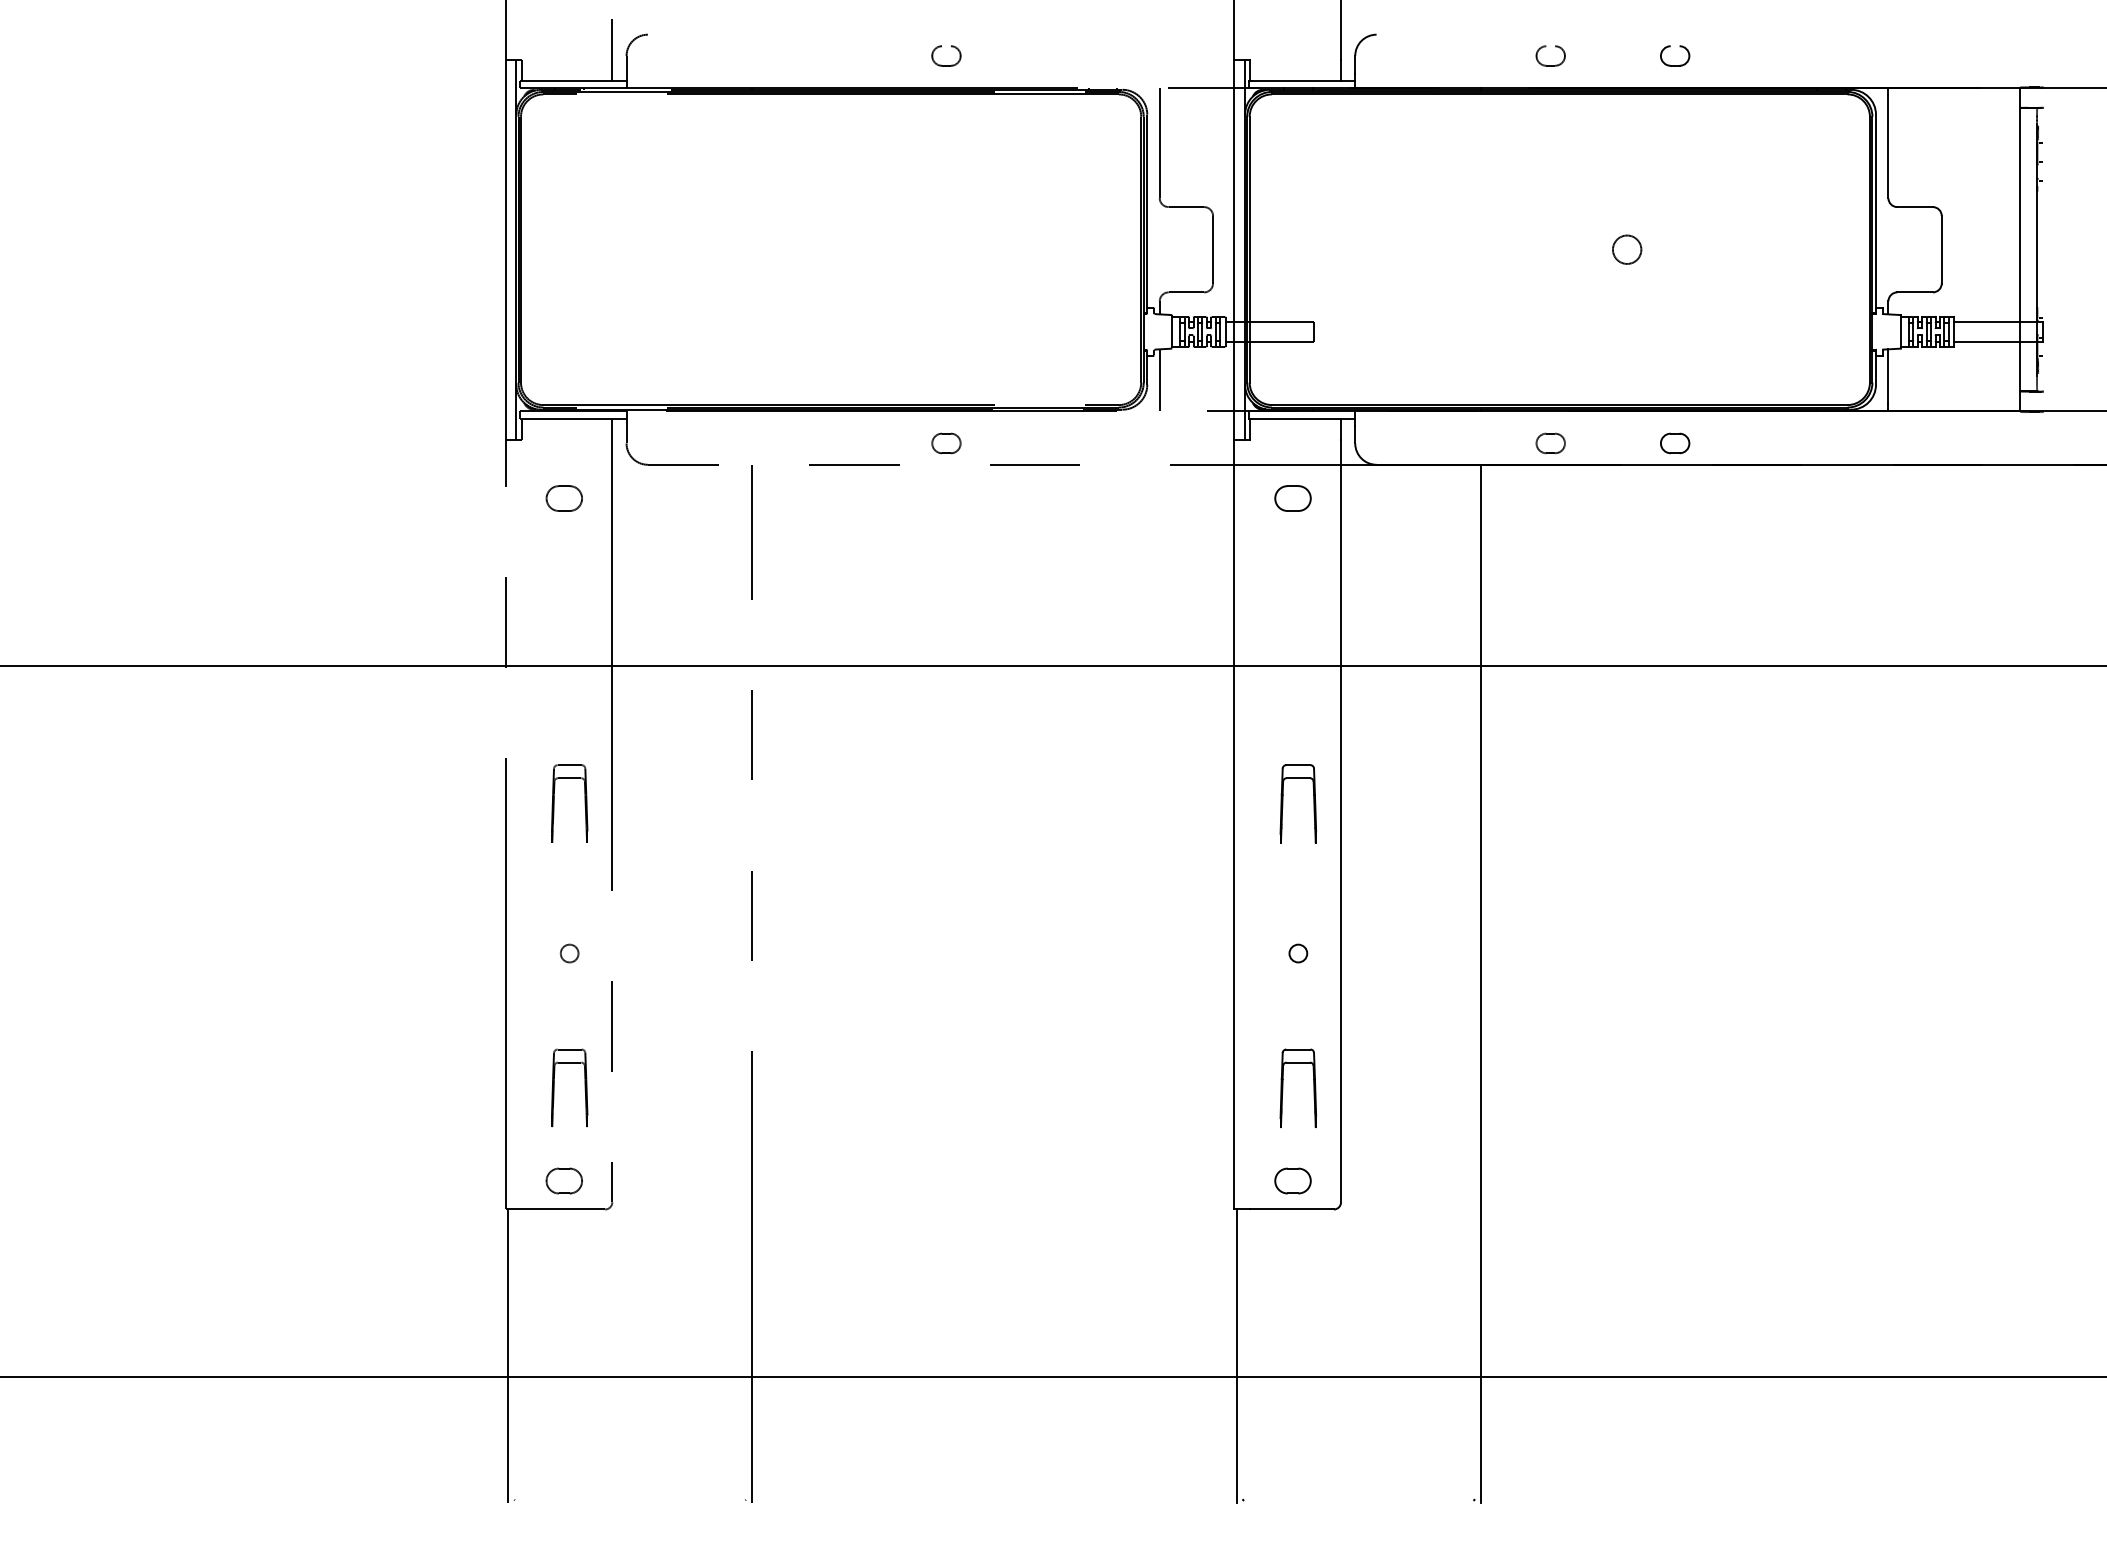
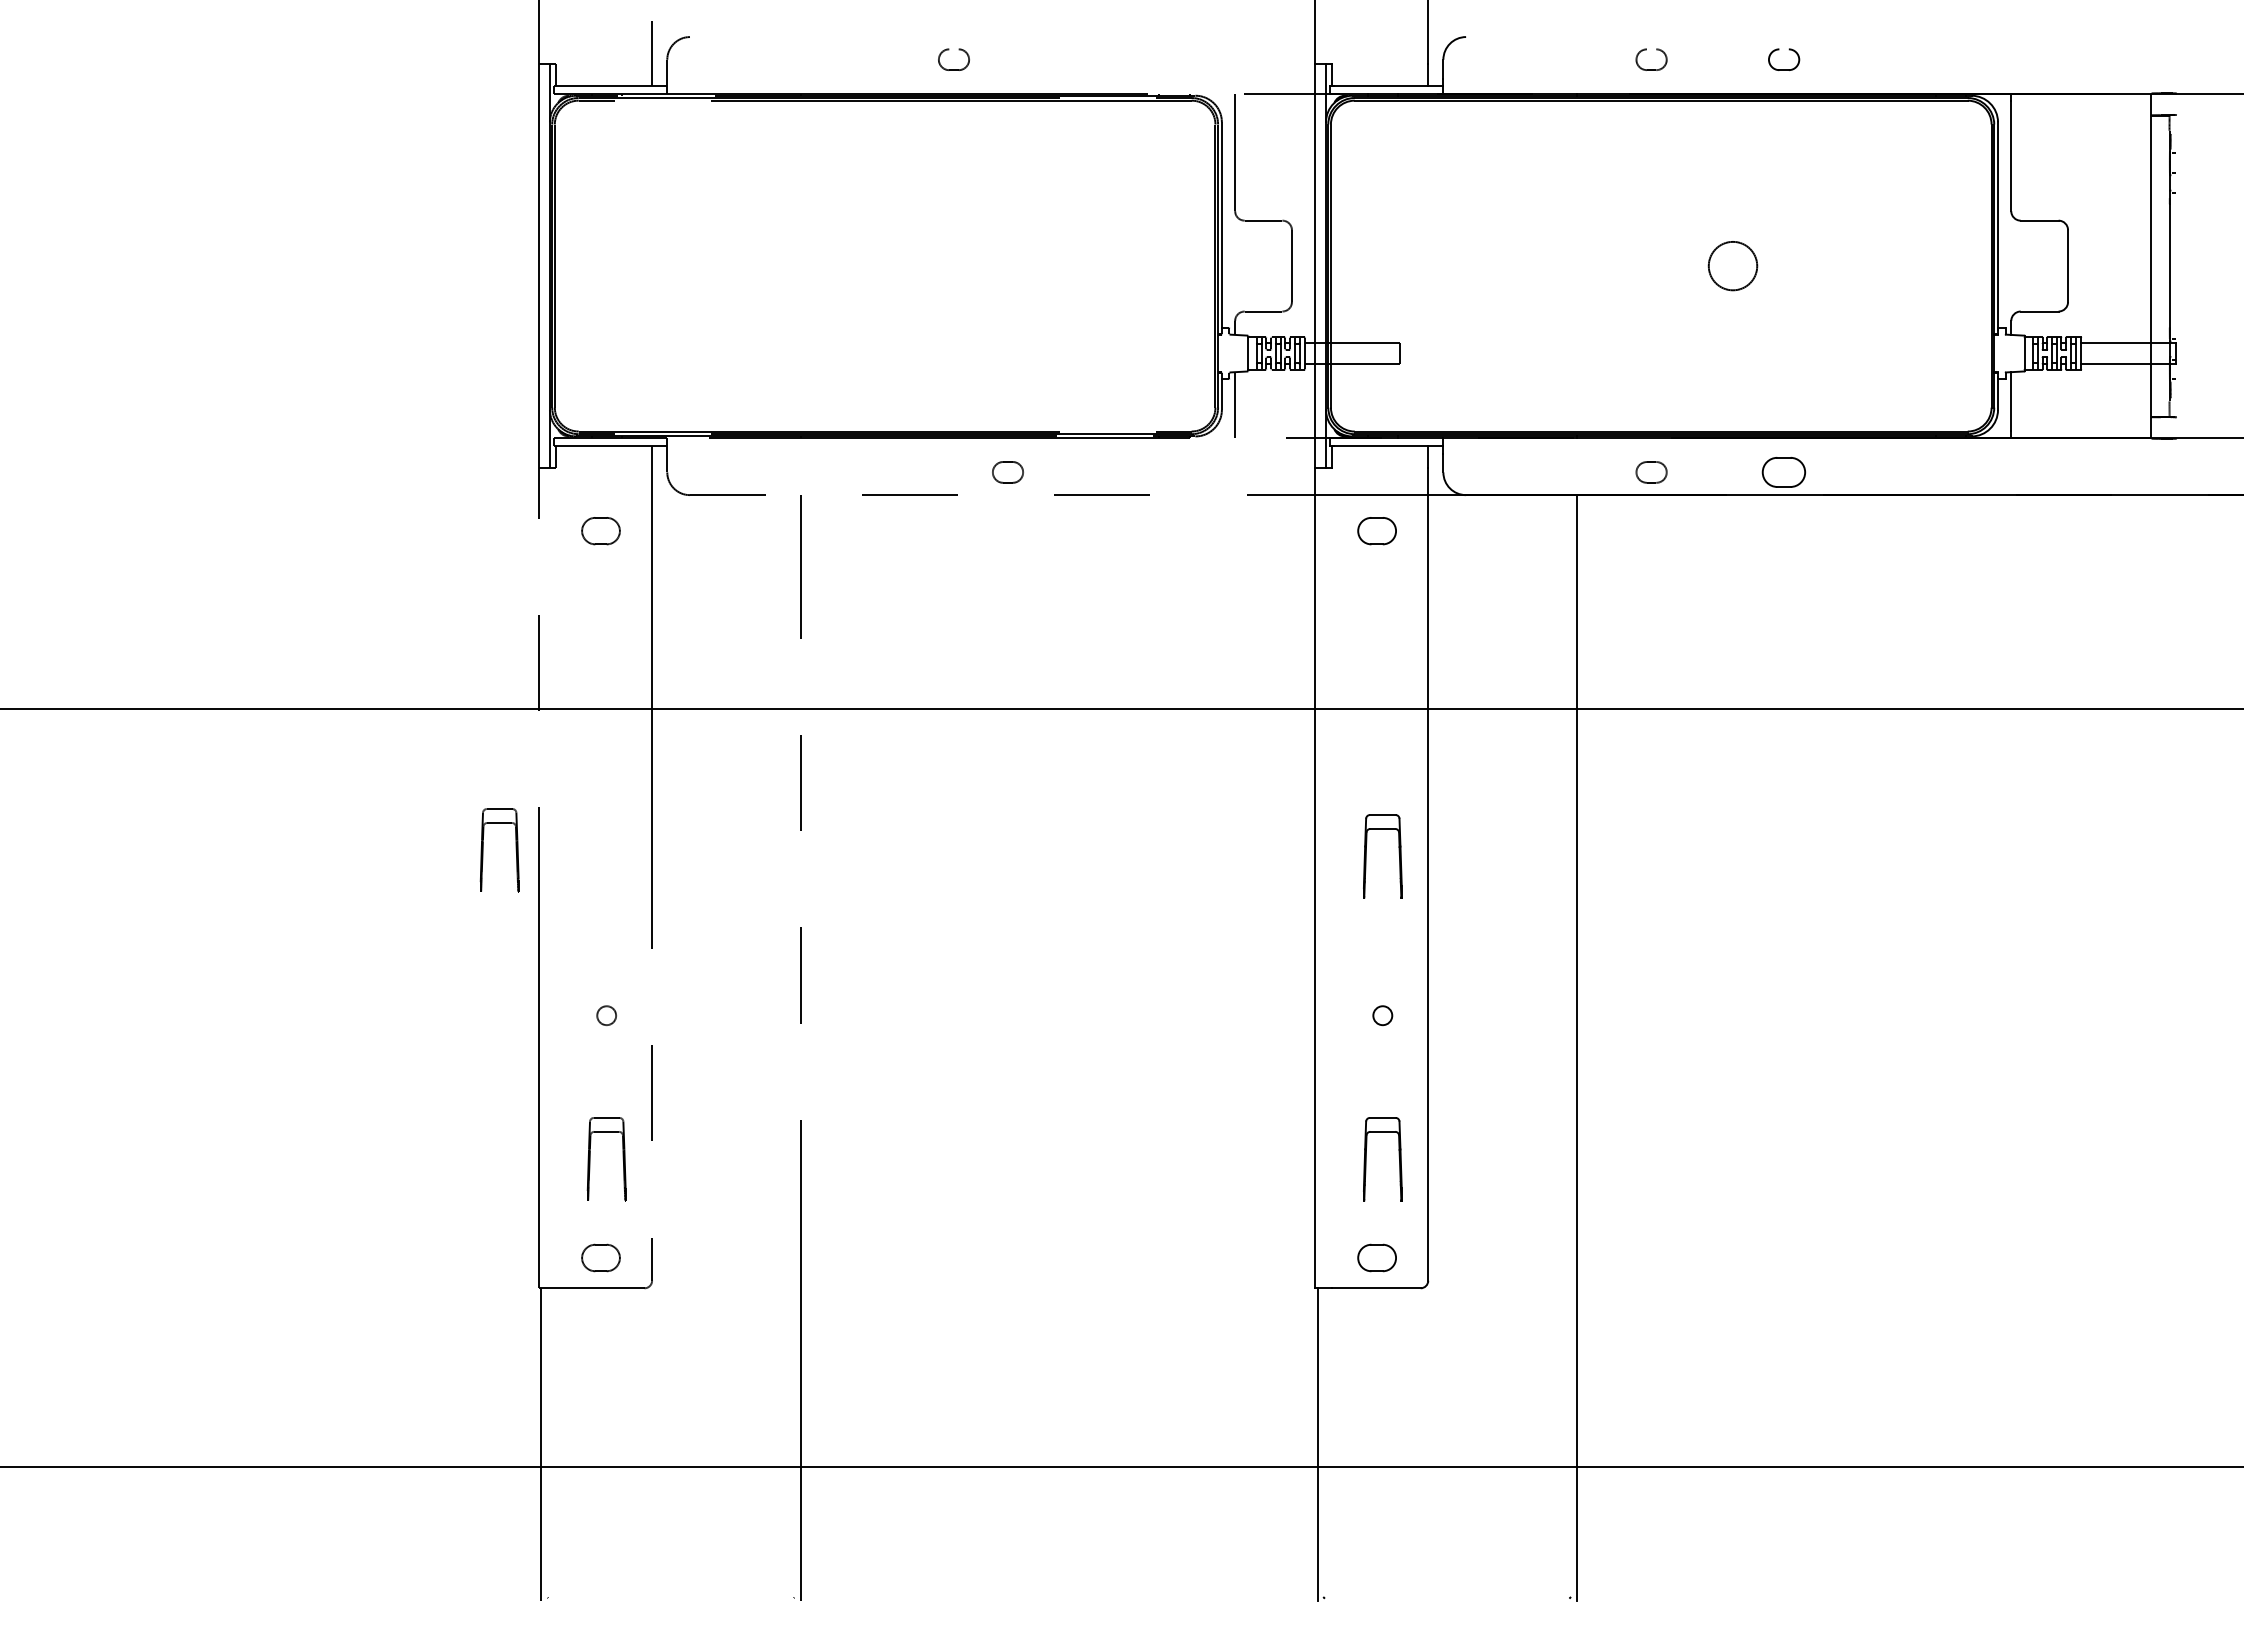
part: (945, 65) -> (953, 69), moved
circle: (1626, 249) -> (1732, 265), size x1.6
part: (1675, 443) -> (1784, 472), size x1.4
part: (554, 804) -> (483, 850), moved

